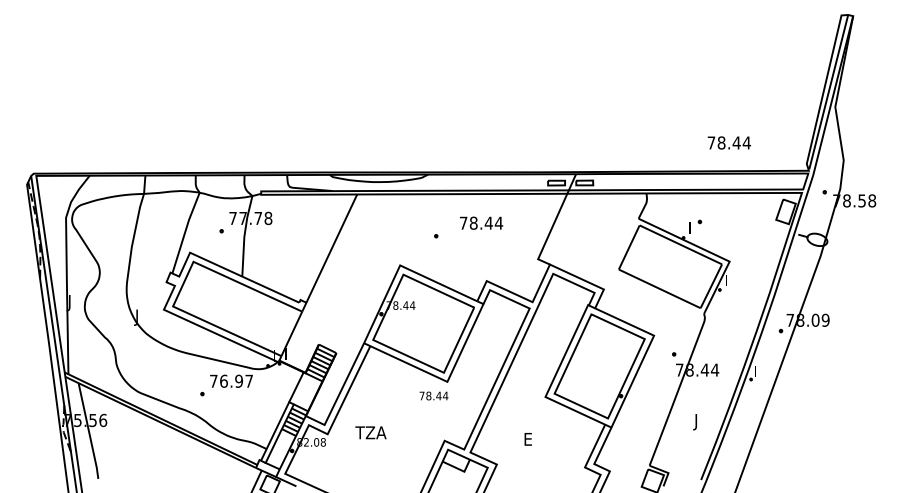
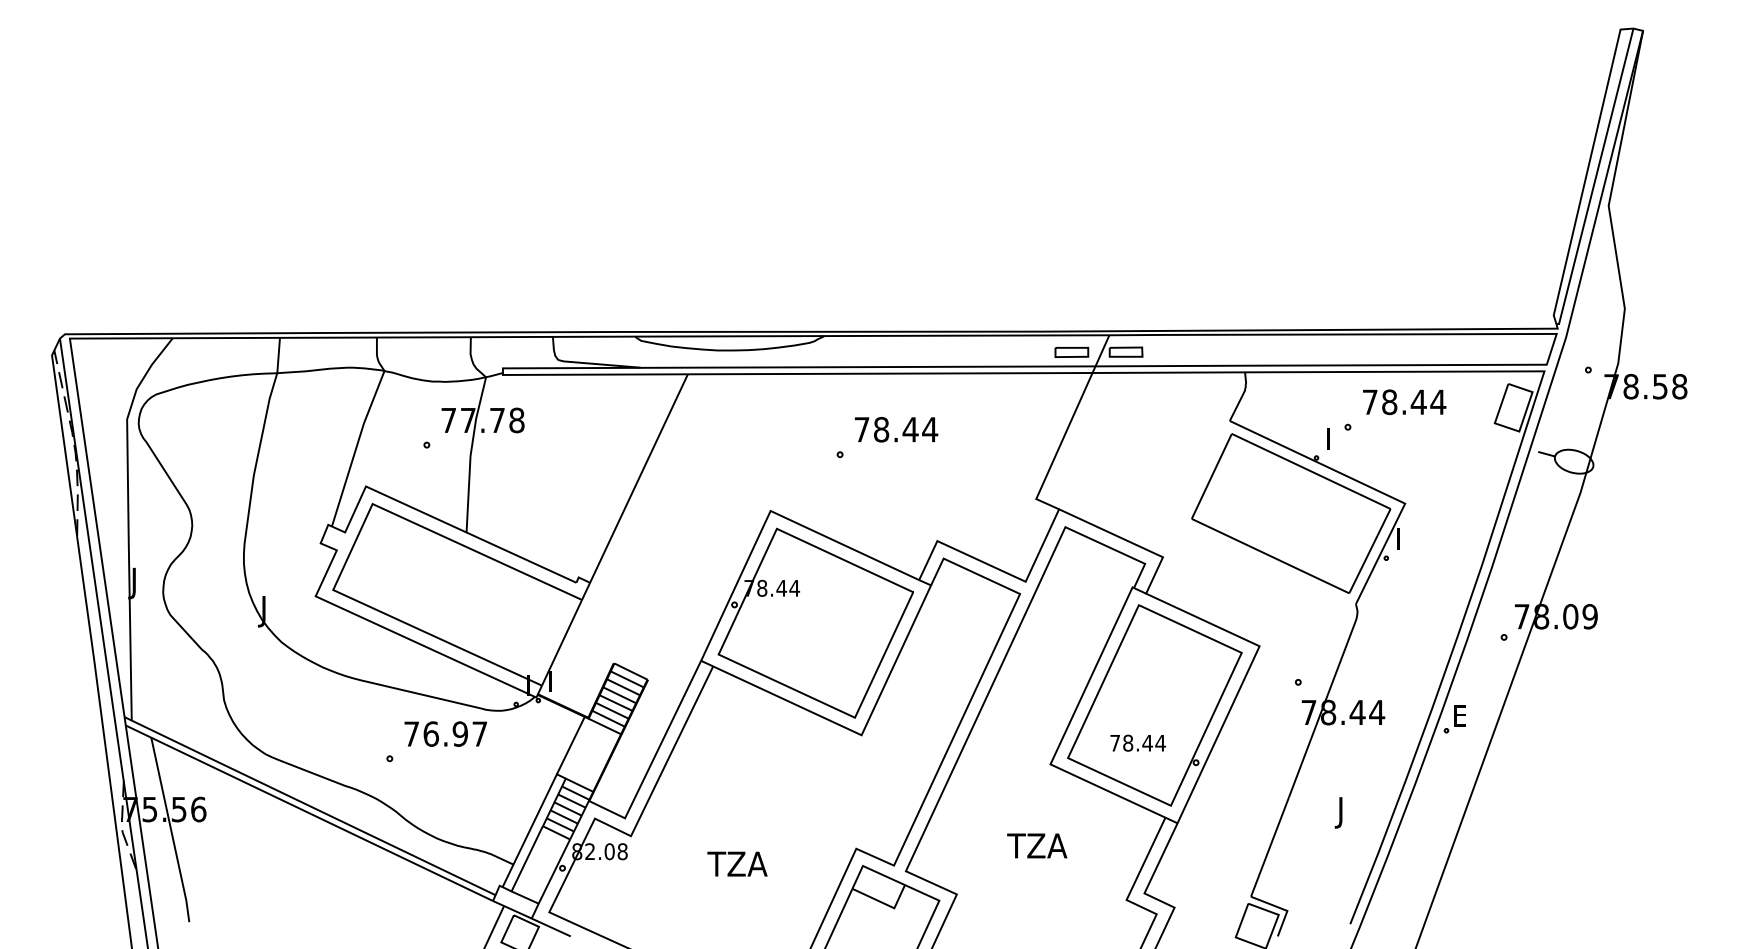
text: (728, 142) -> (1402, 401), moved
text: (481, 222) -> (896, 428), moved
text: (758, 371) -> (1460, 715), I -> E
text: (433, 395) -> (1137, 742), moved
text: (370, 432) -> (736, 863), moved
text: (538, 439) -> (1037, 846), E -> TZA

